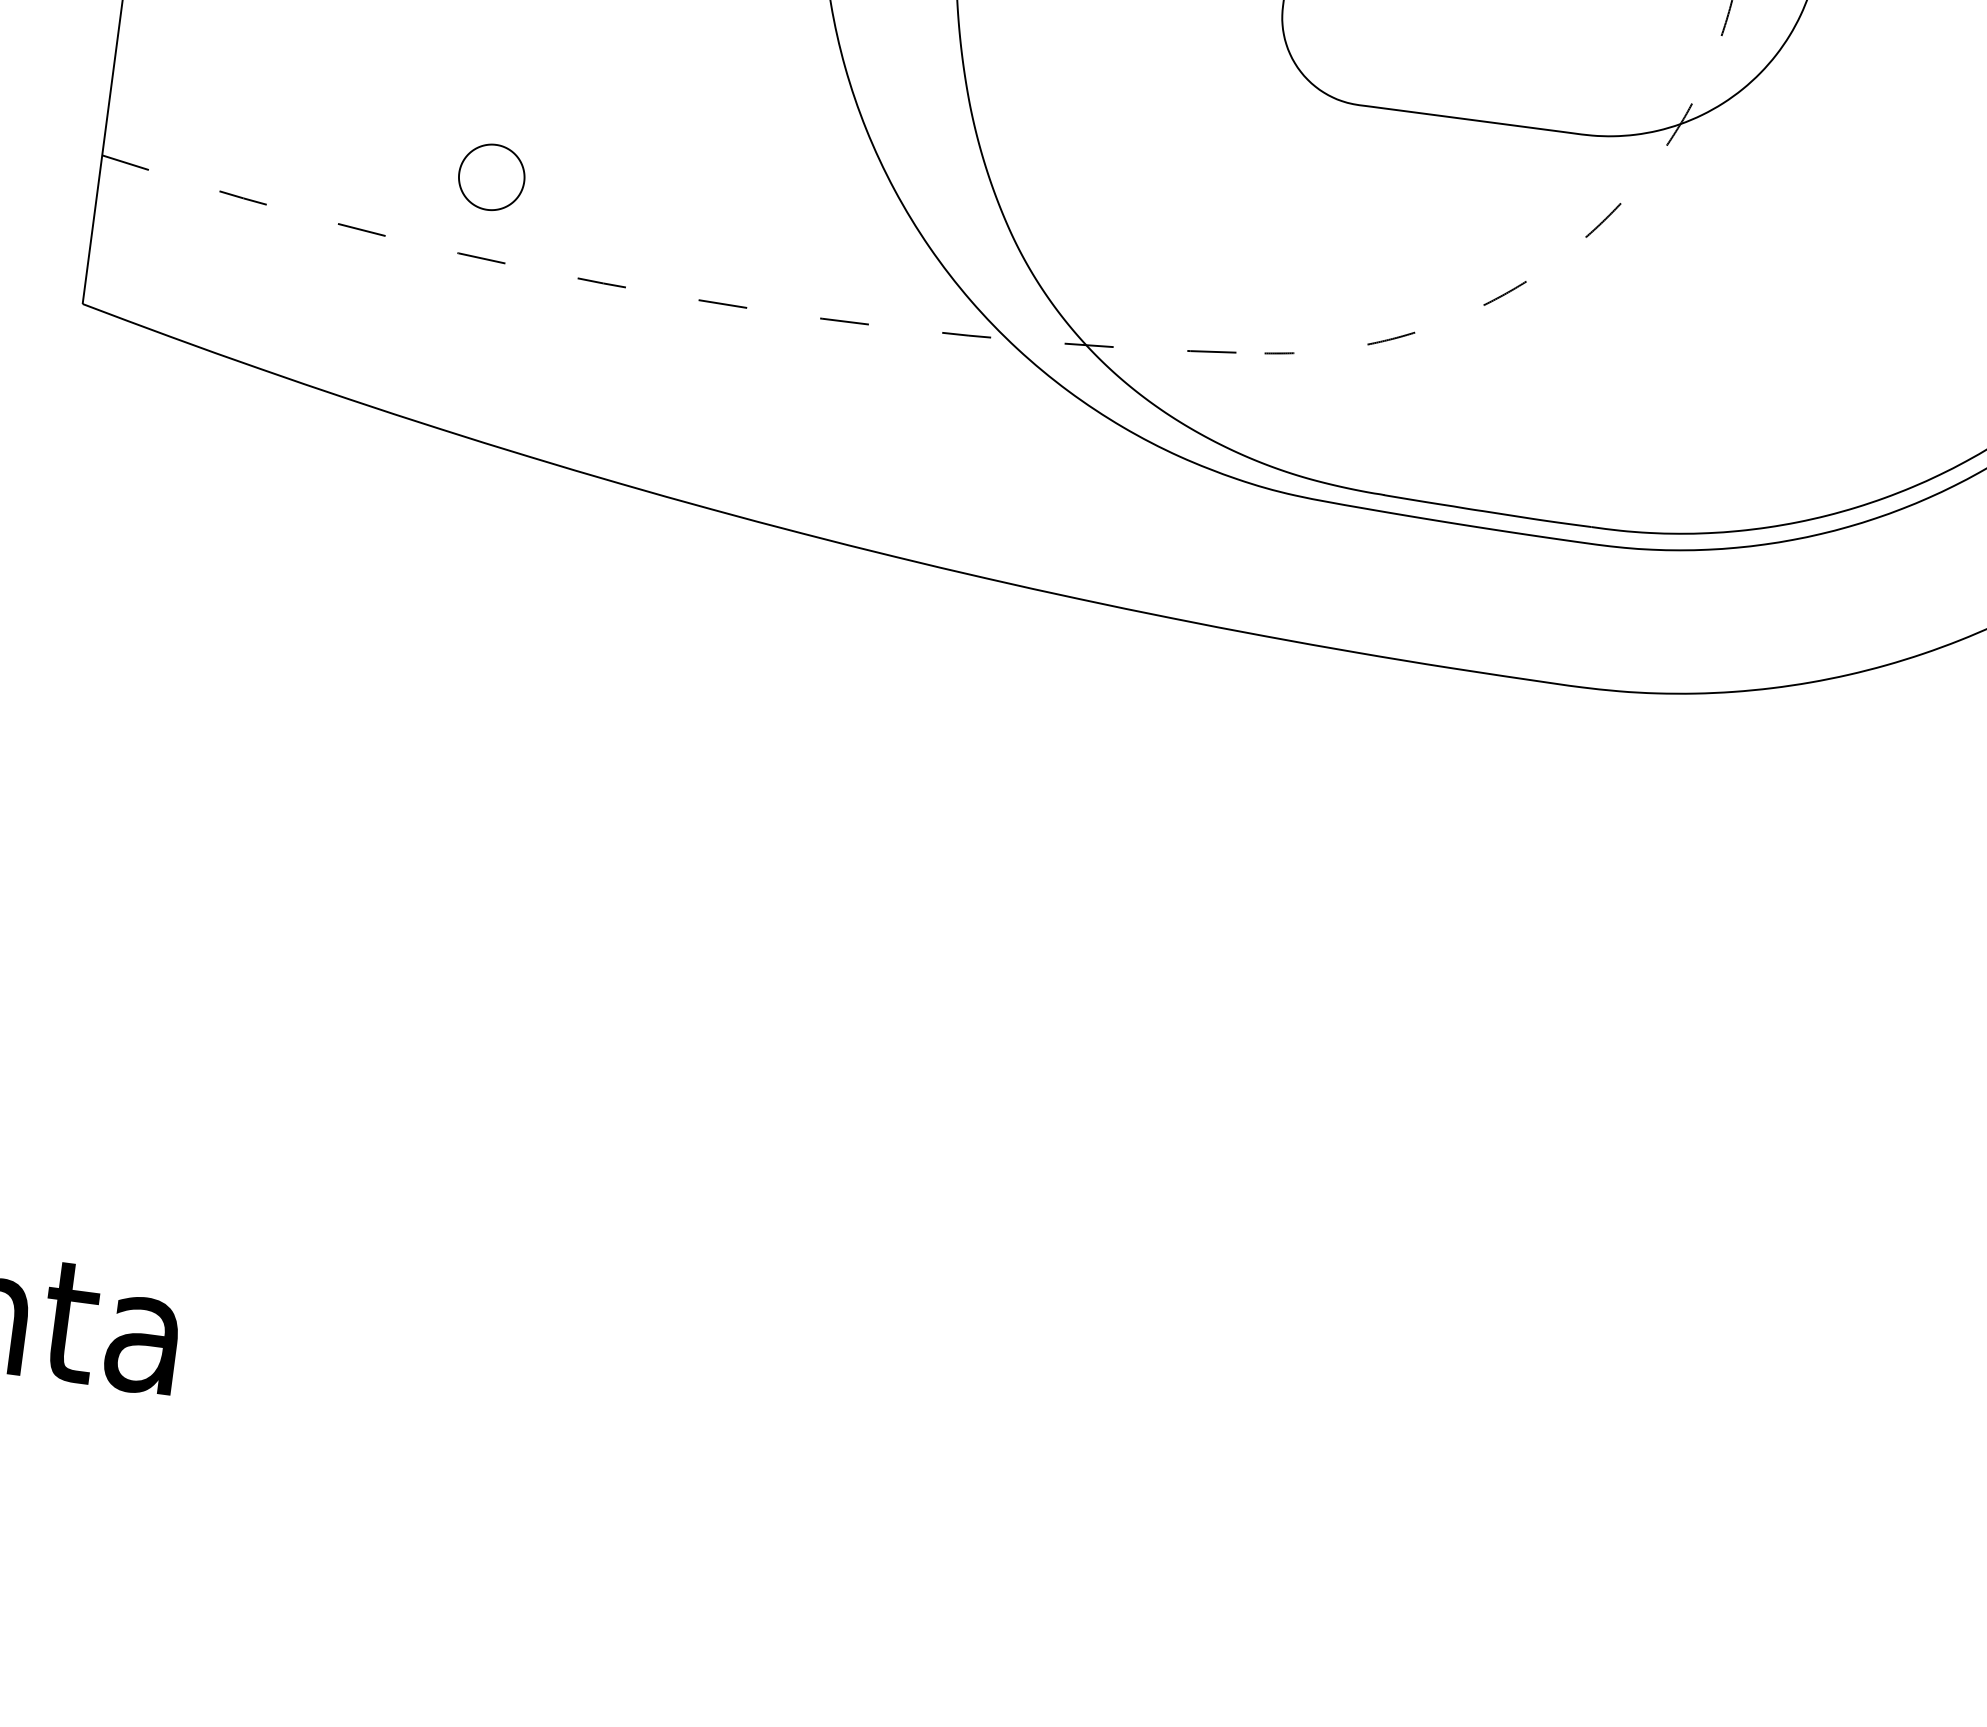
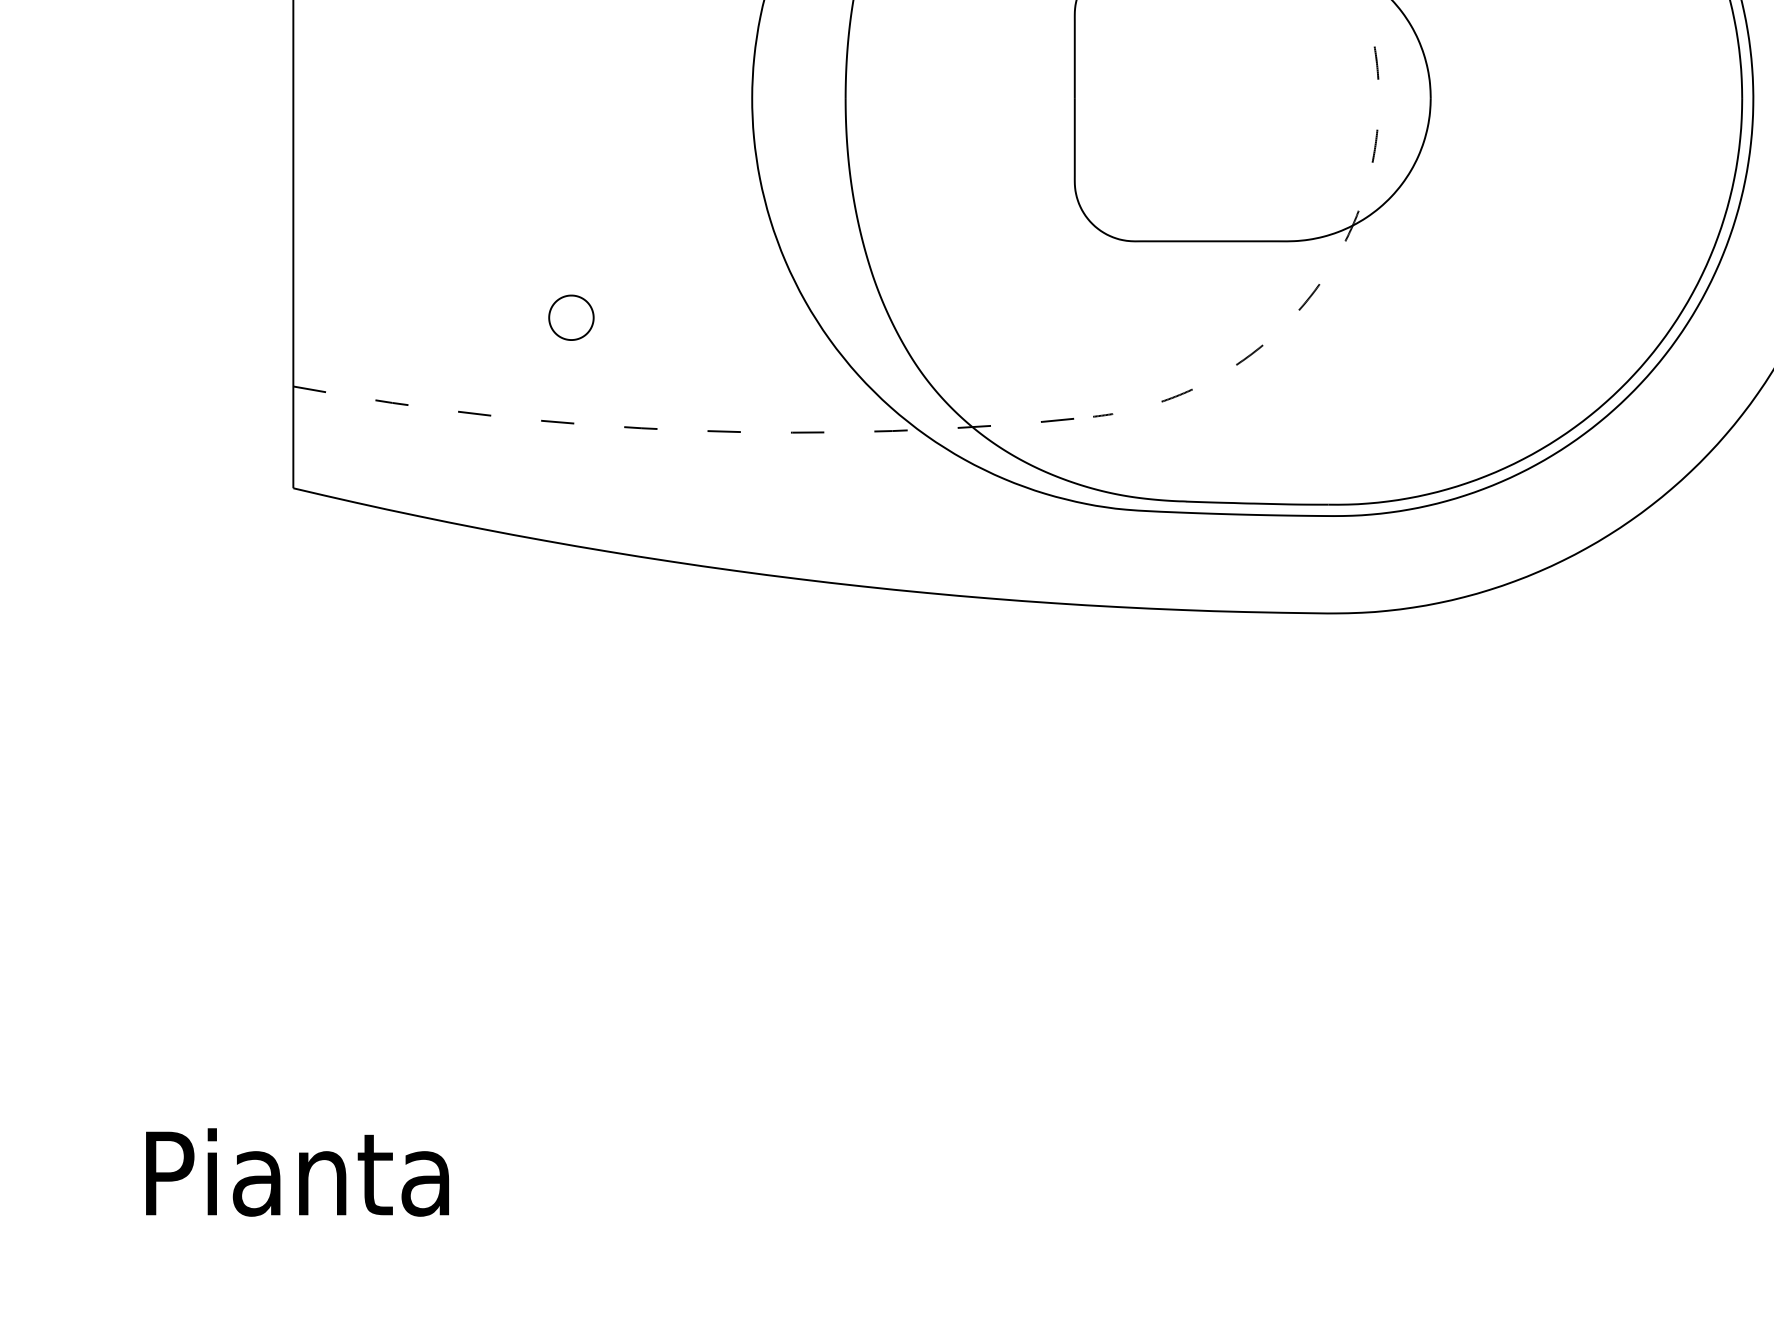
part: (491, 176) -> (571, 317), moved

